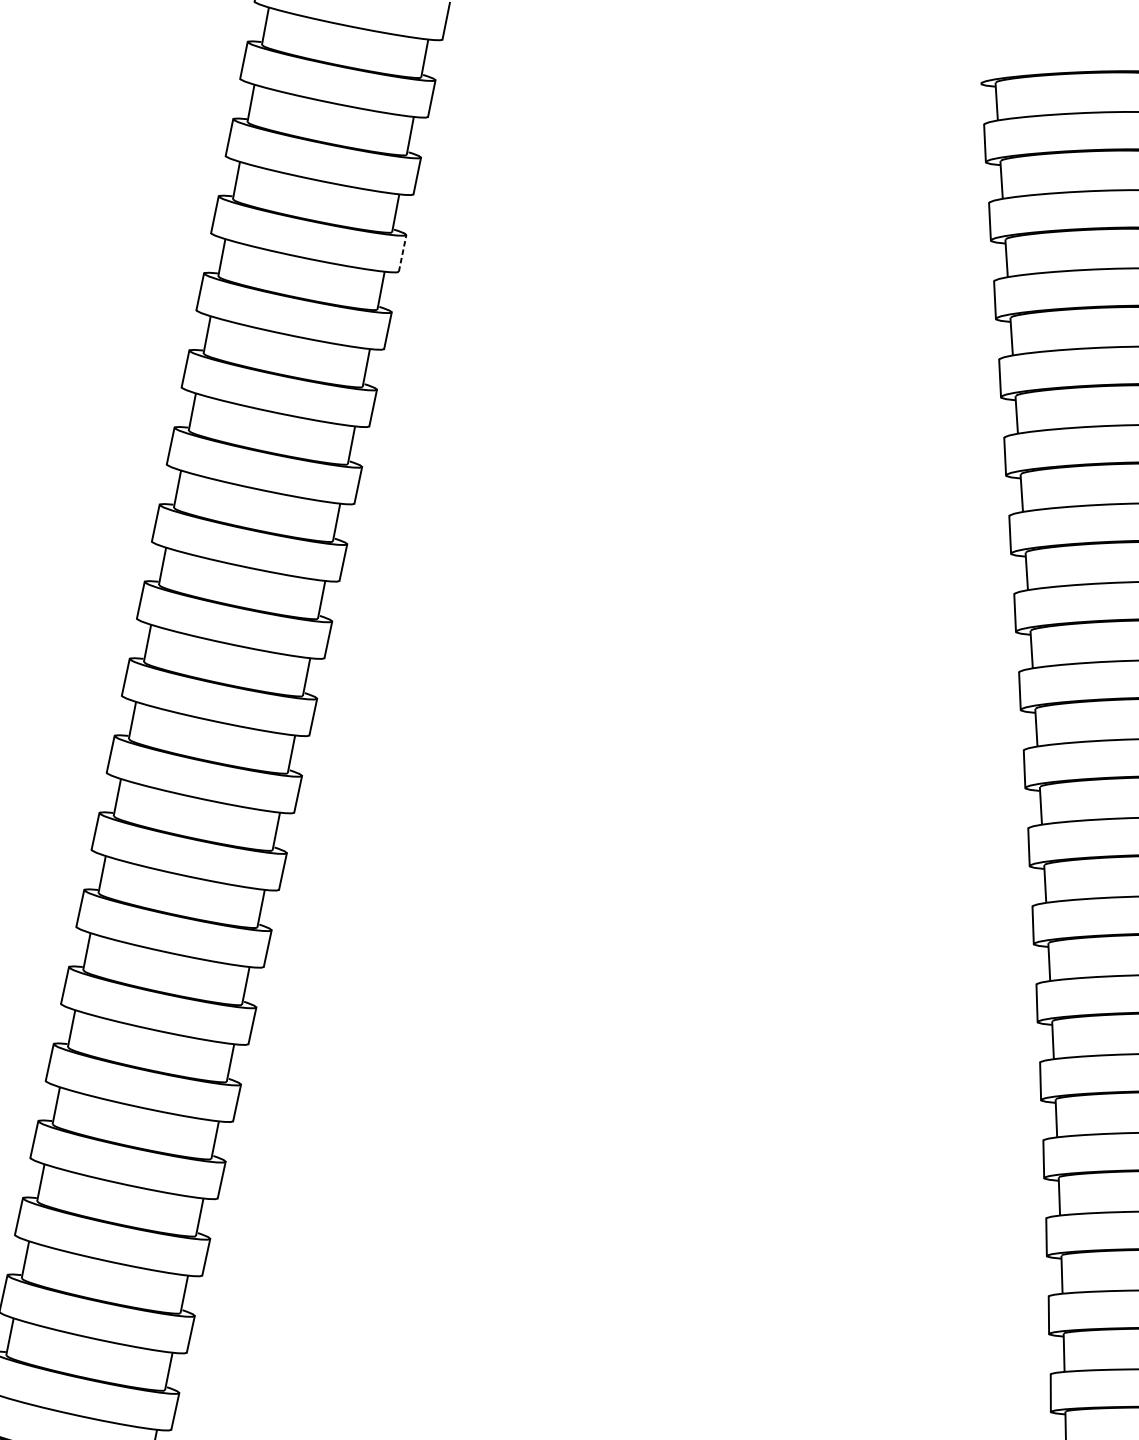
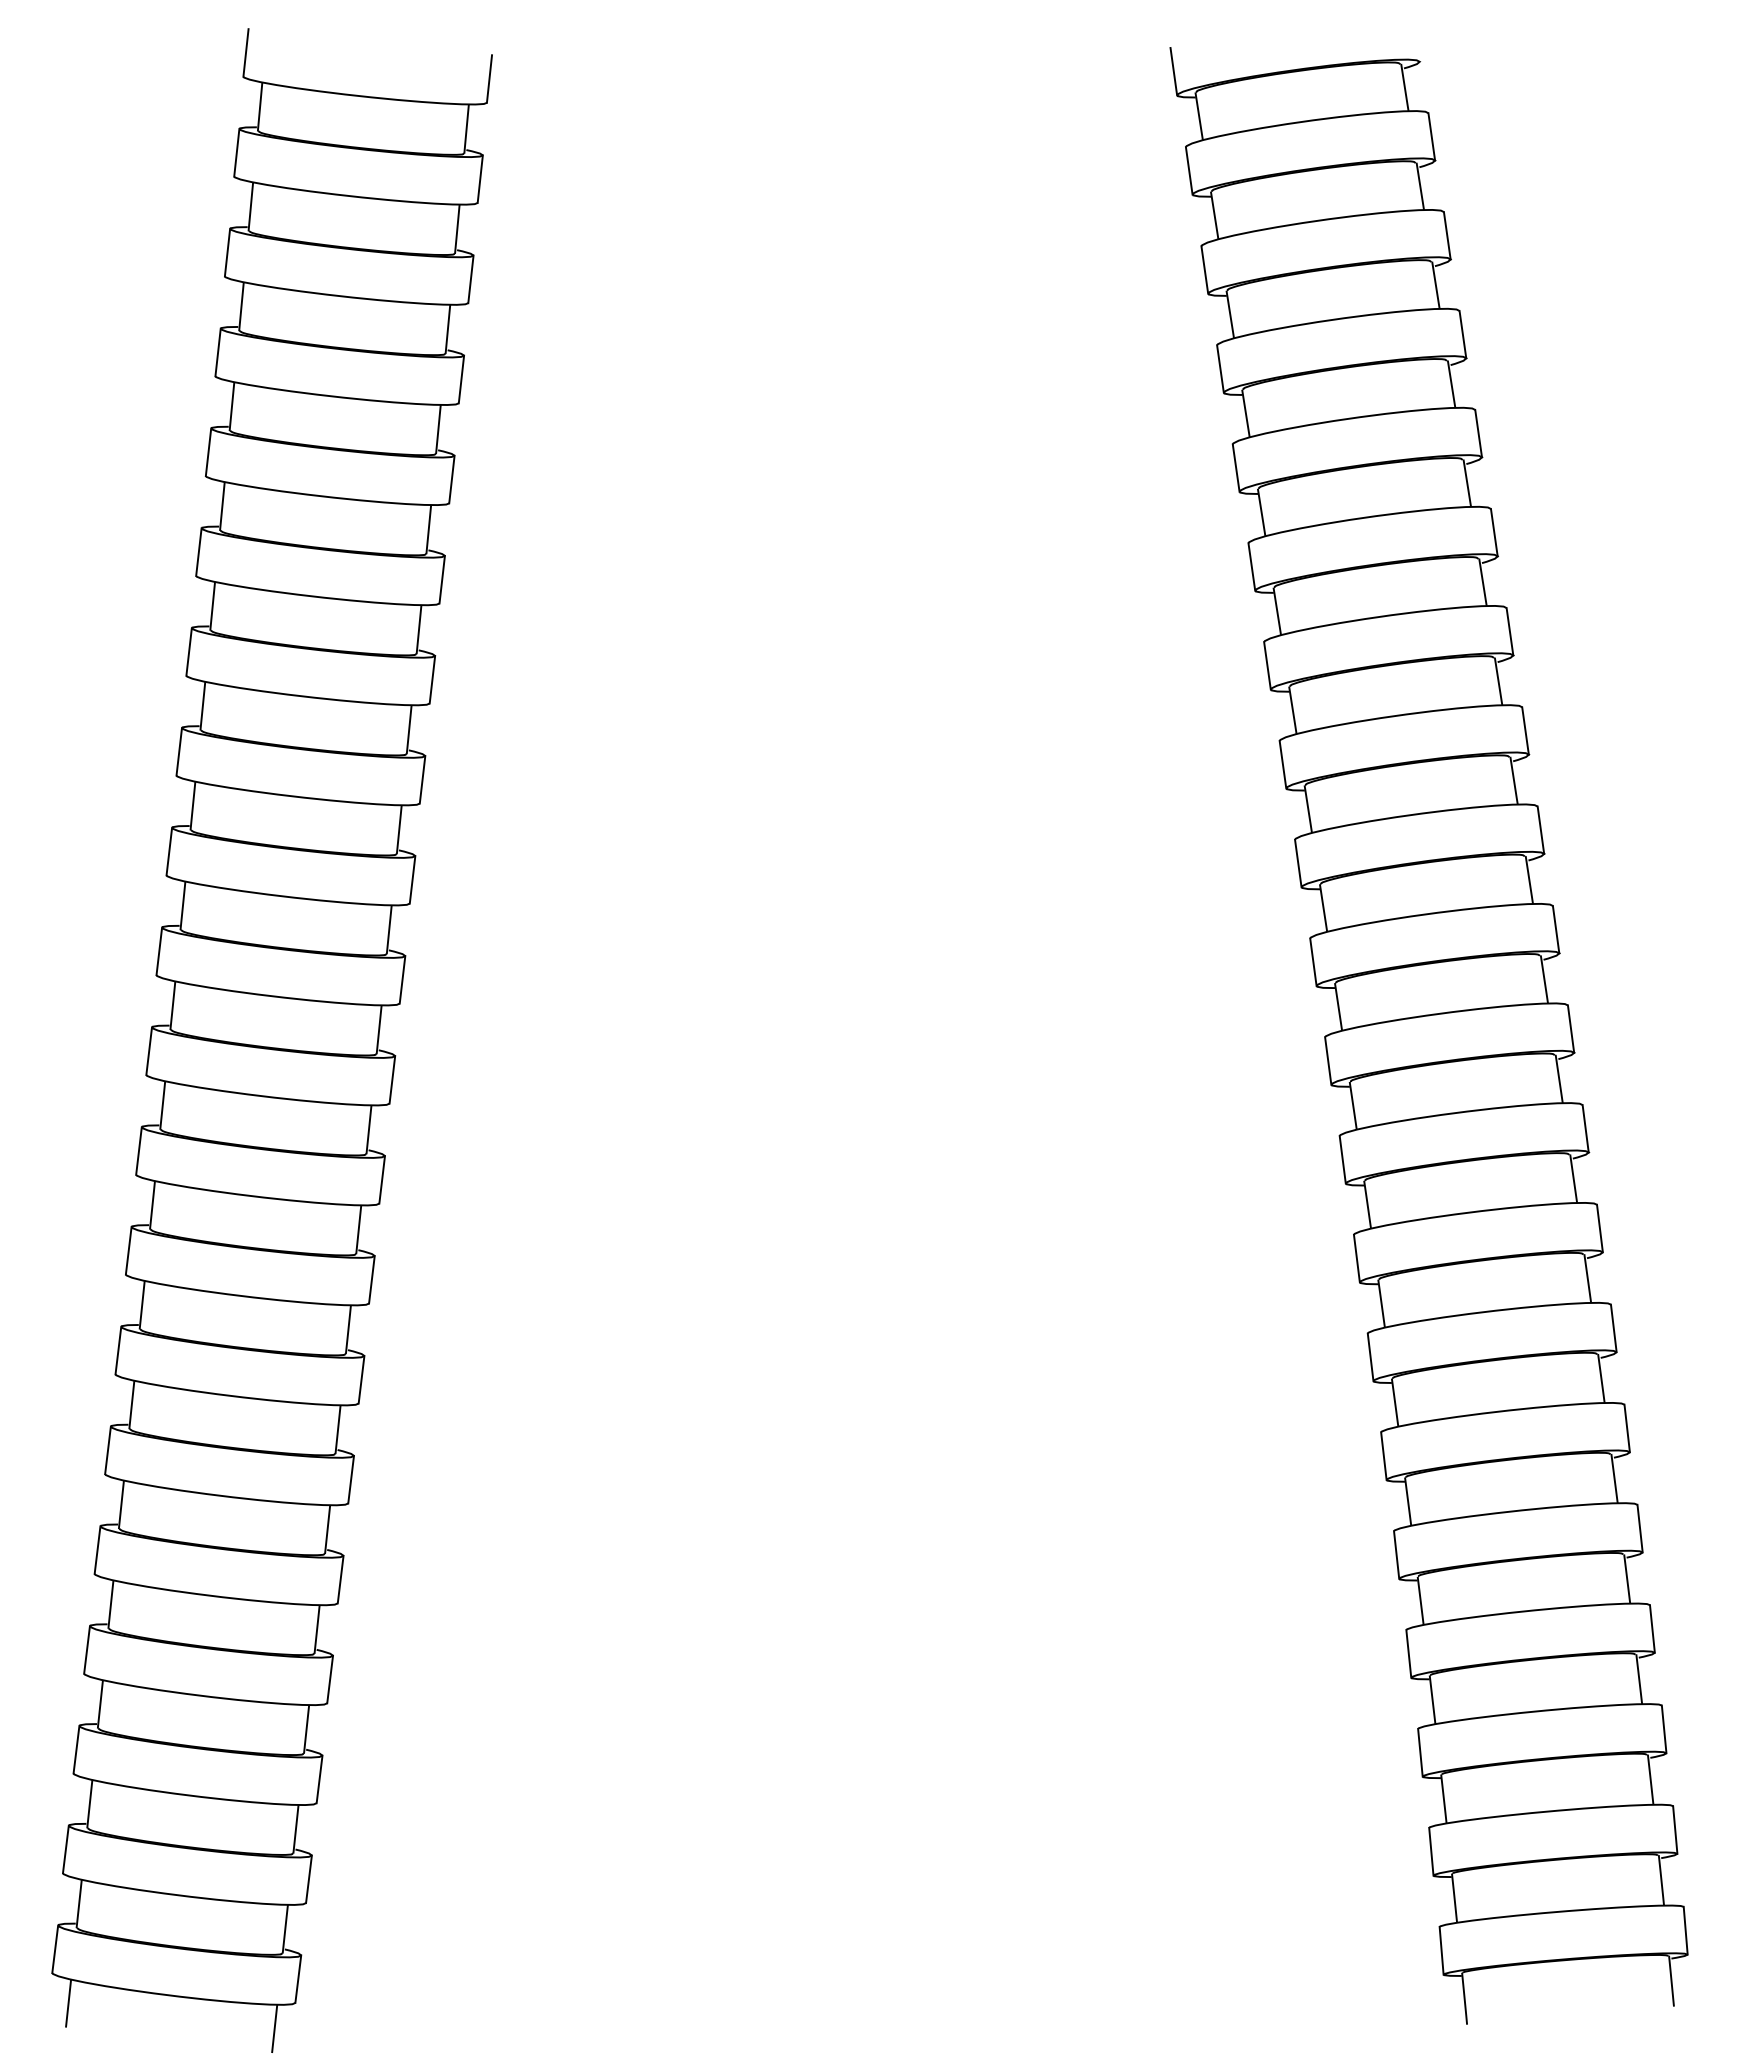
line: (979, 64) -> (1173, 71), added
line: (402, 253) -> (461, 379), dashed -> solid

